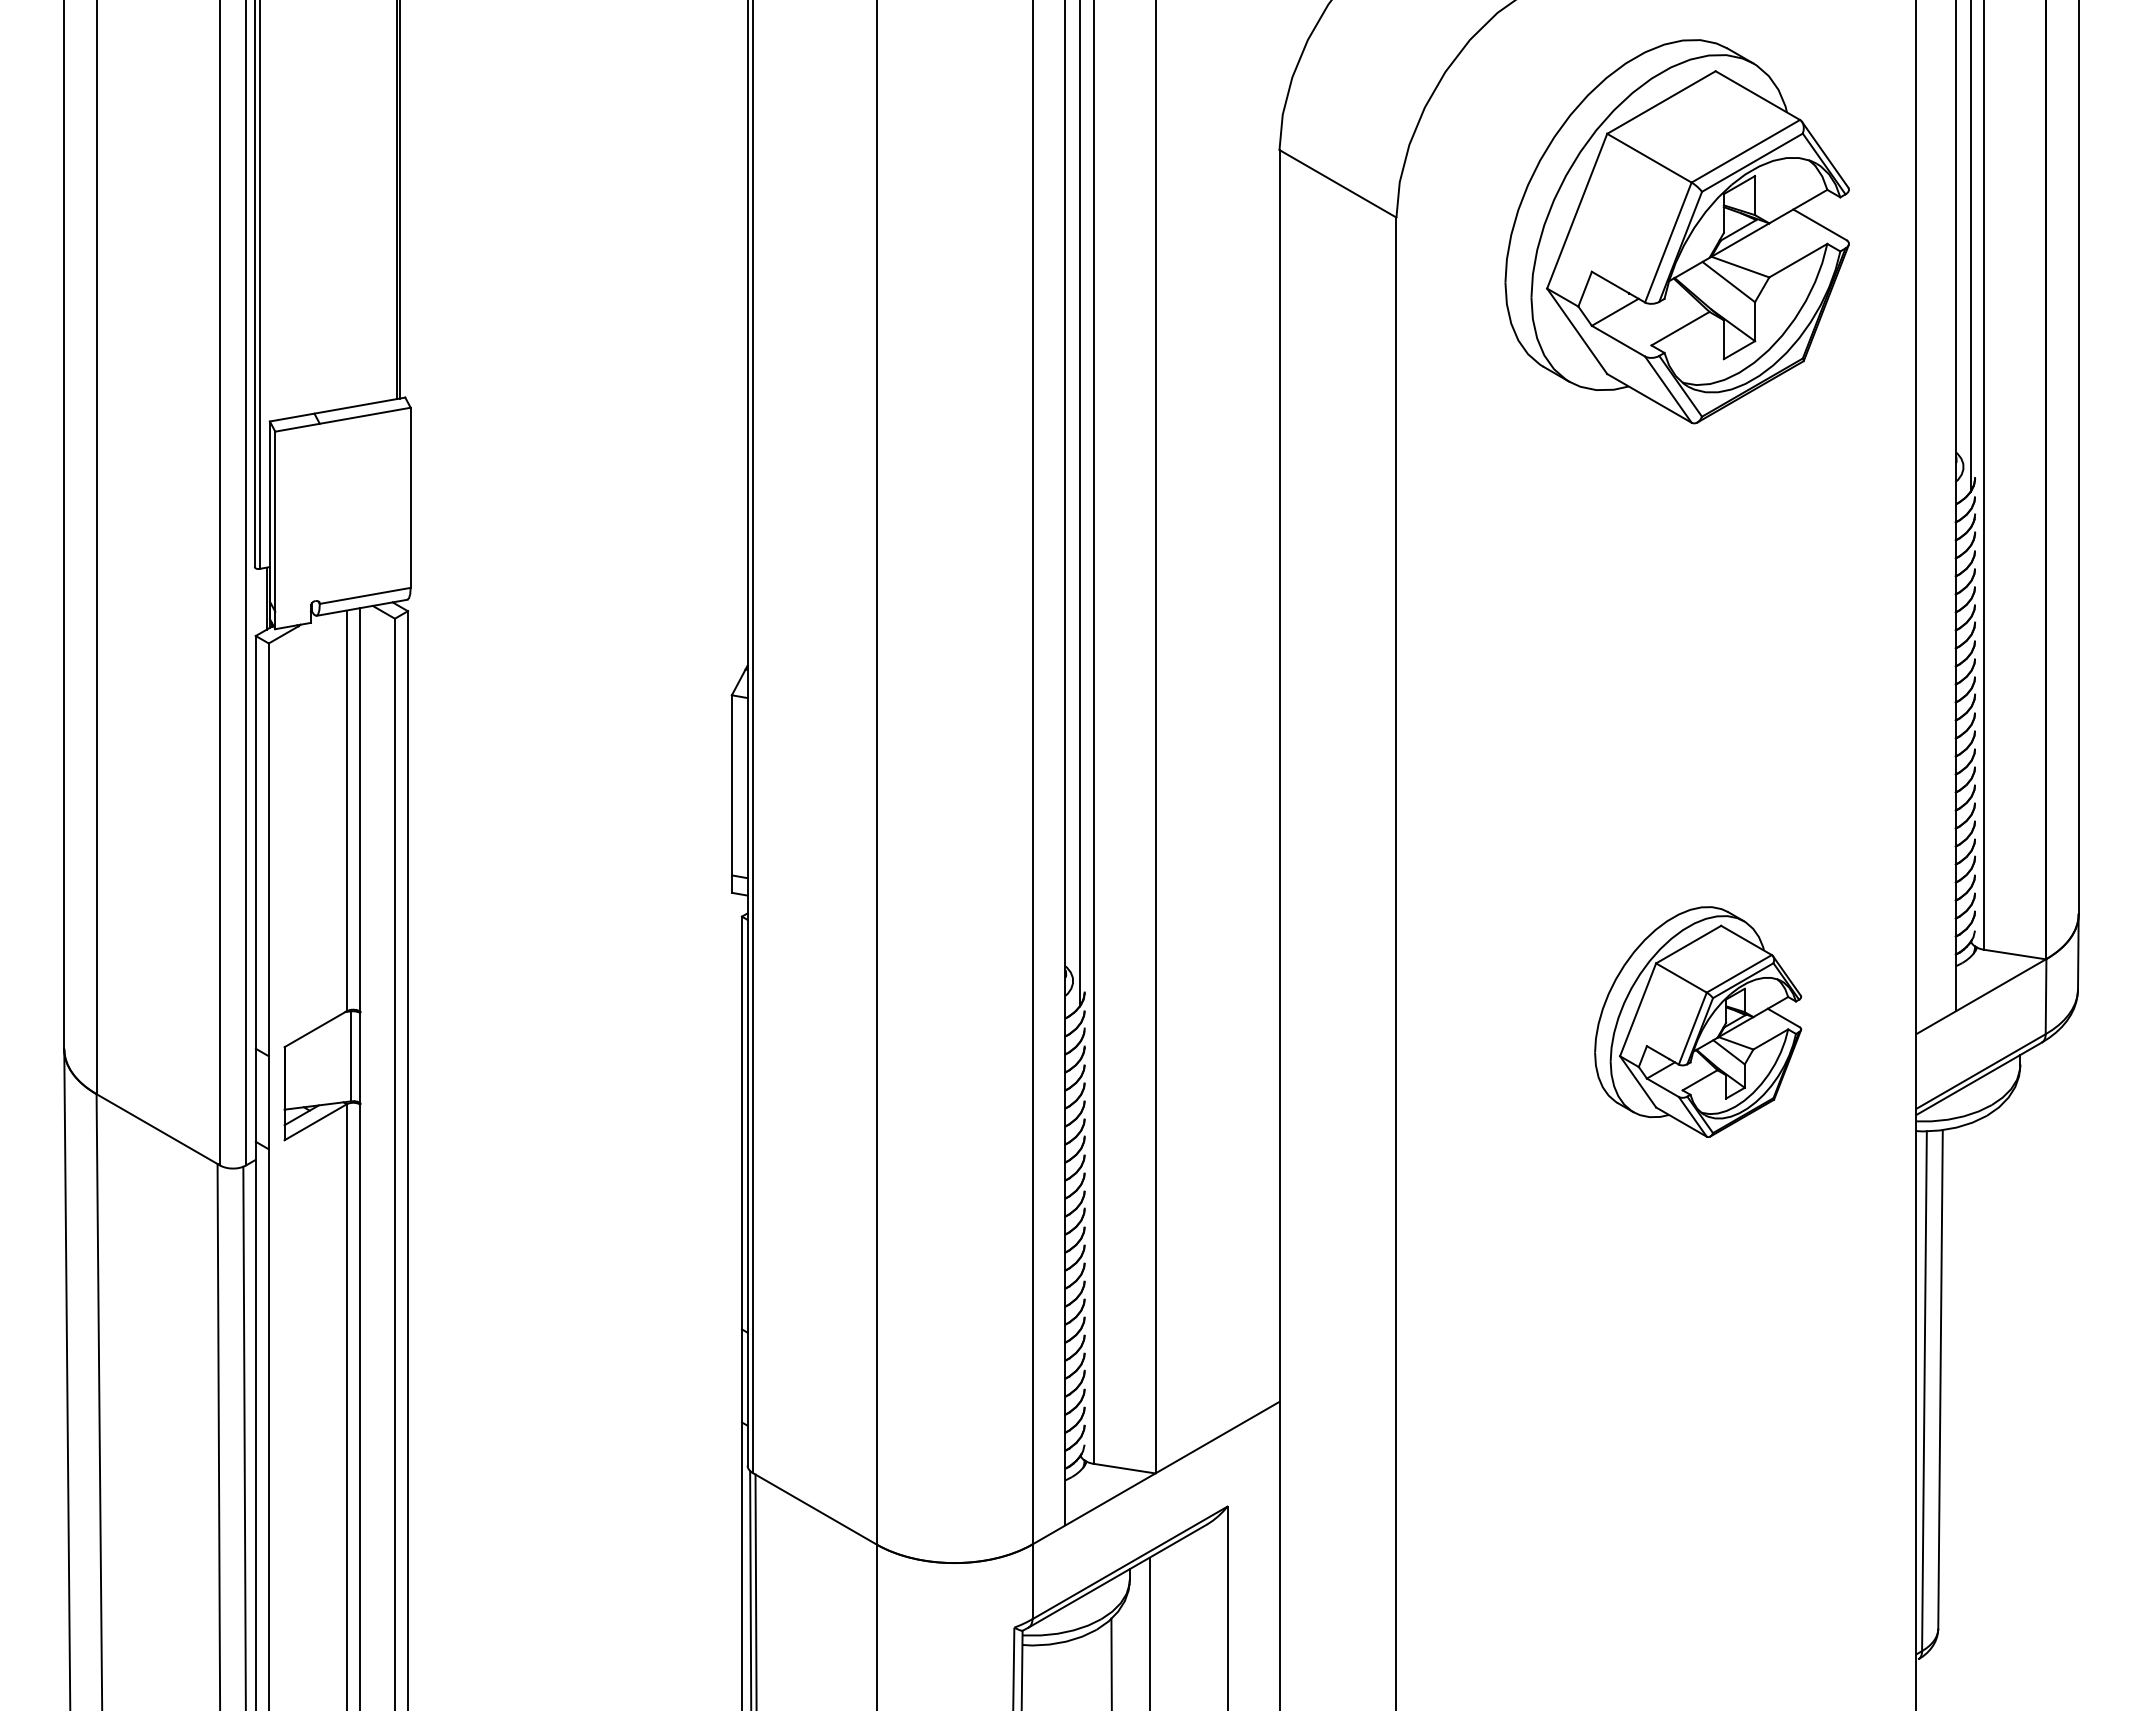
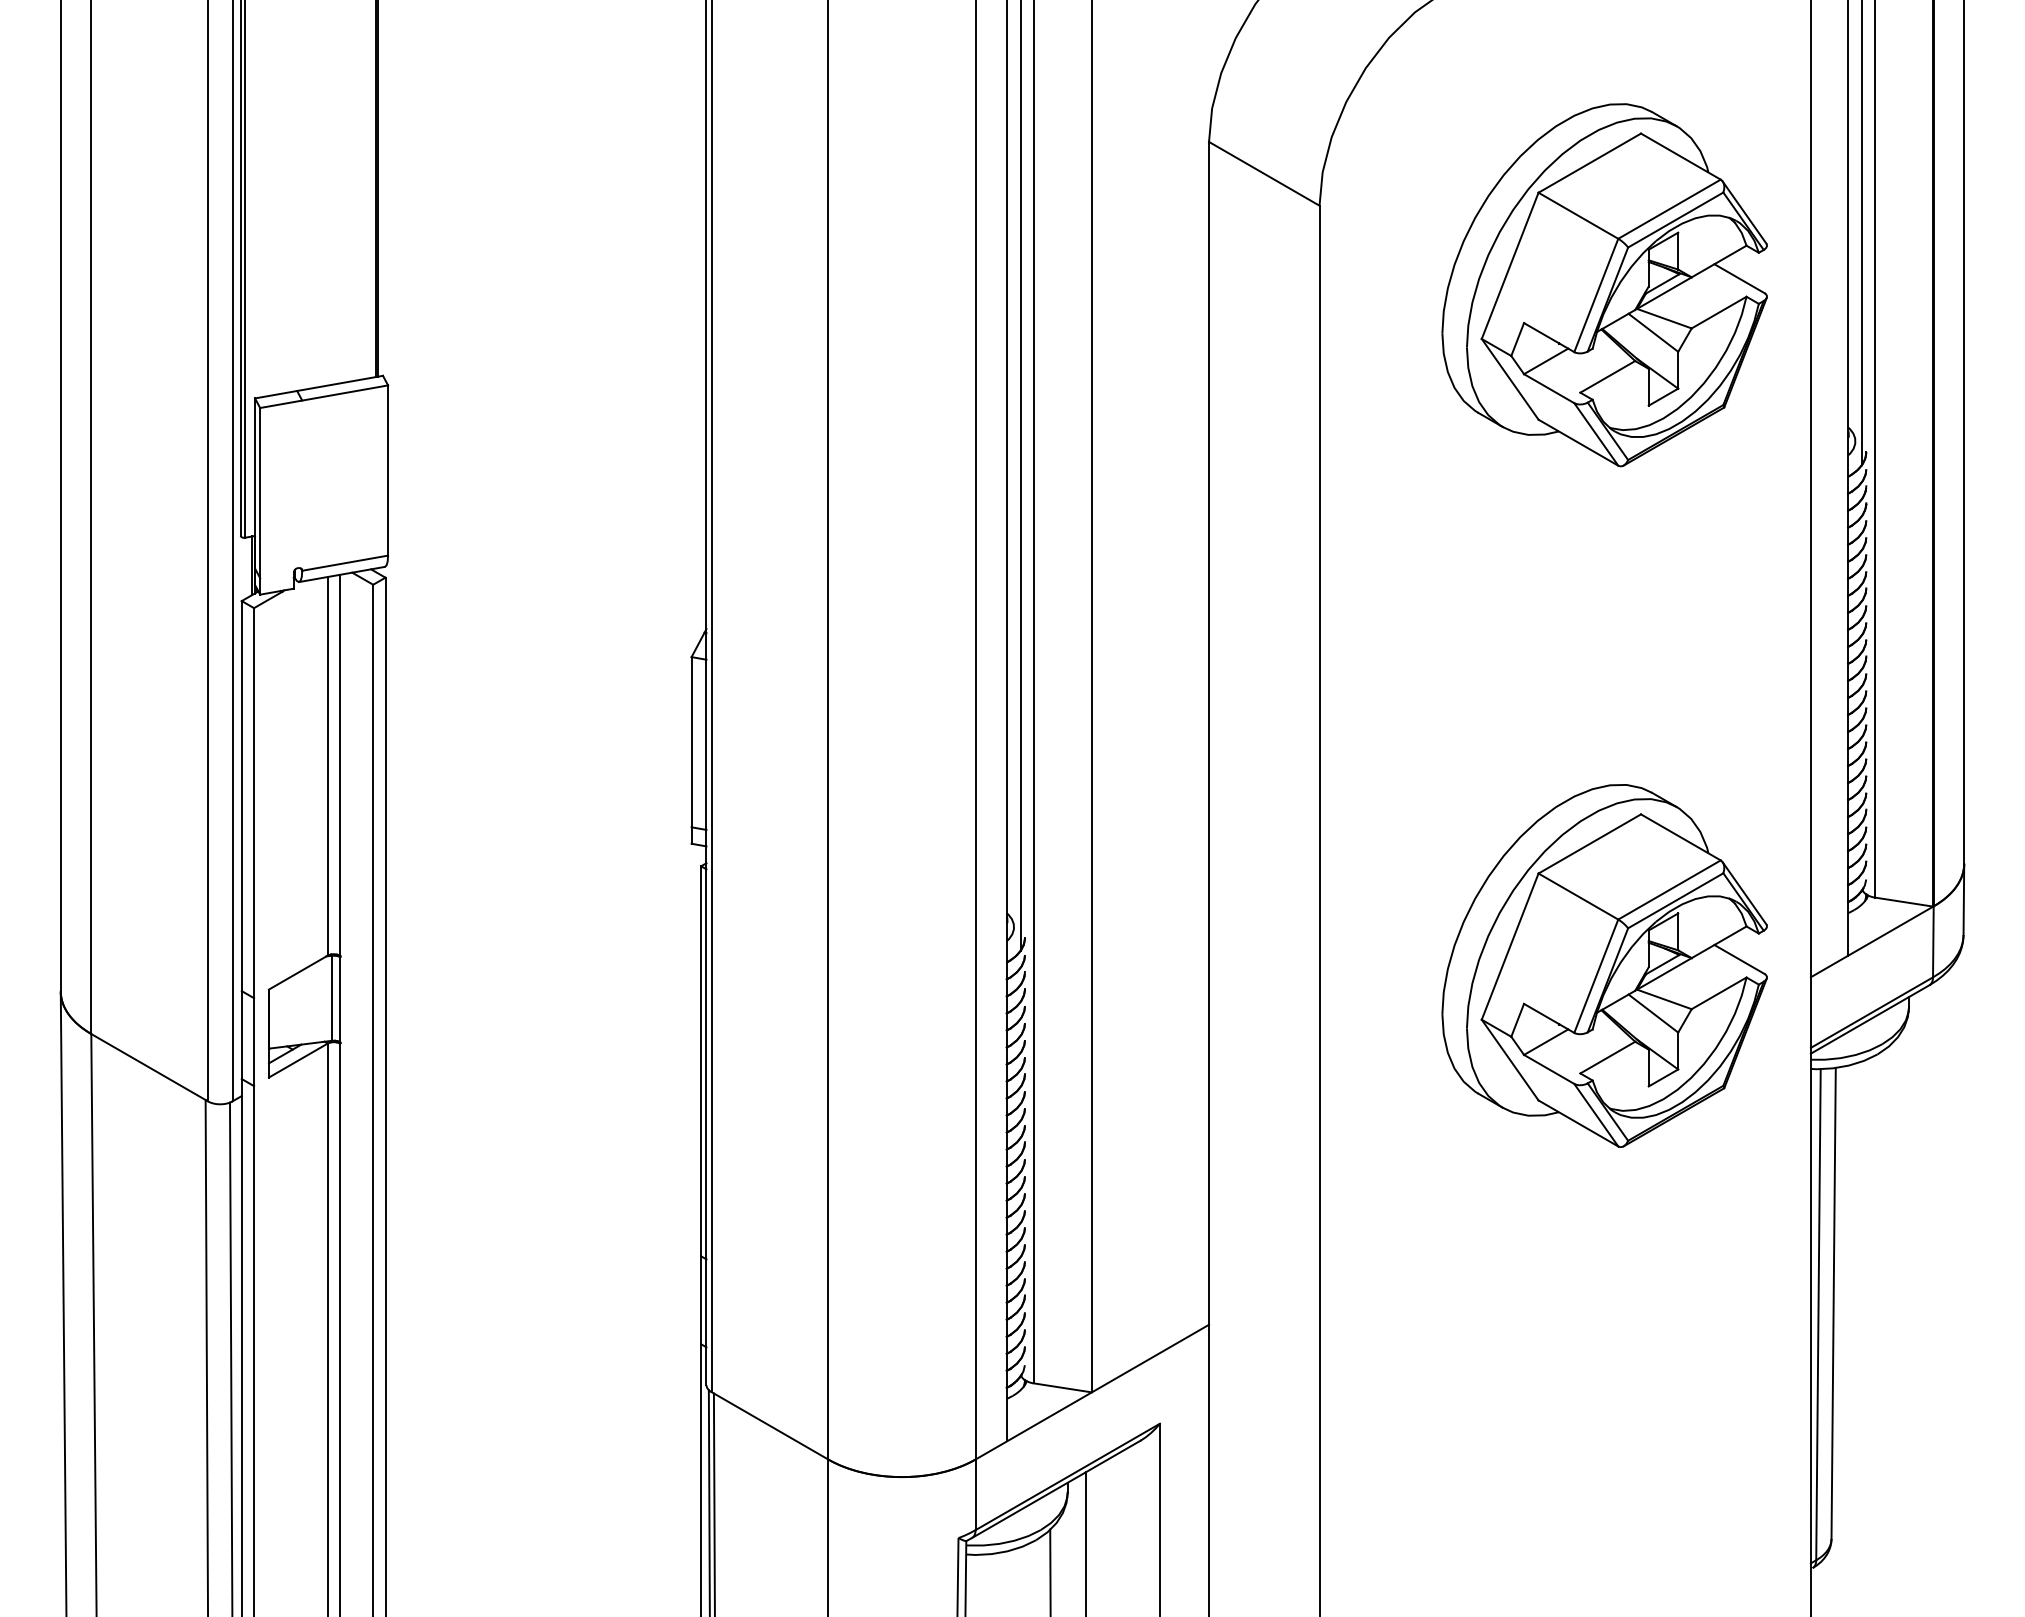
part: (1676, 231) -> (1604, 285), moved
part: (1697, 1021) -> (1604, 965), size x1.67

